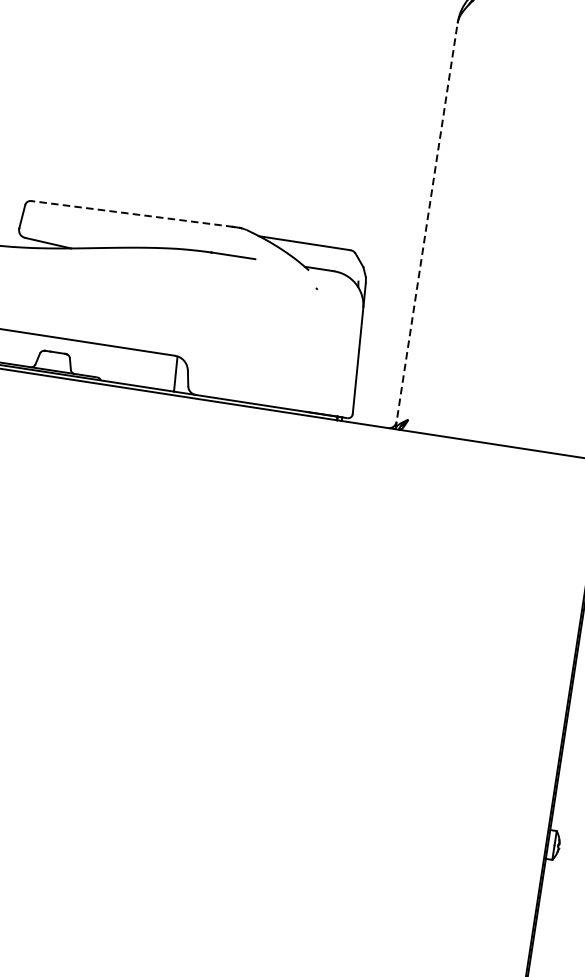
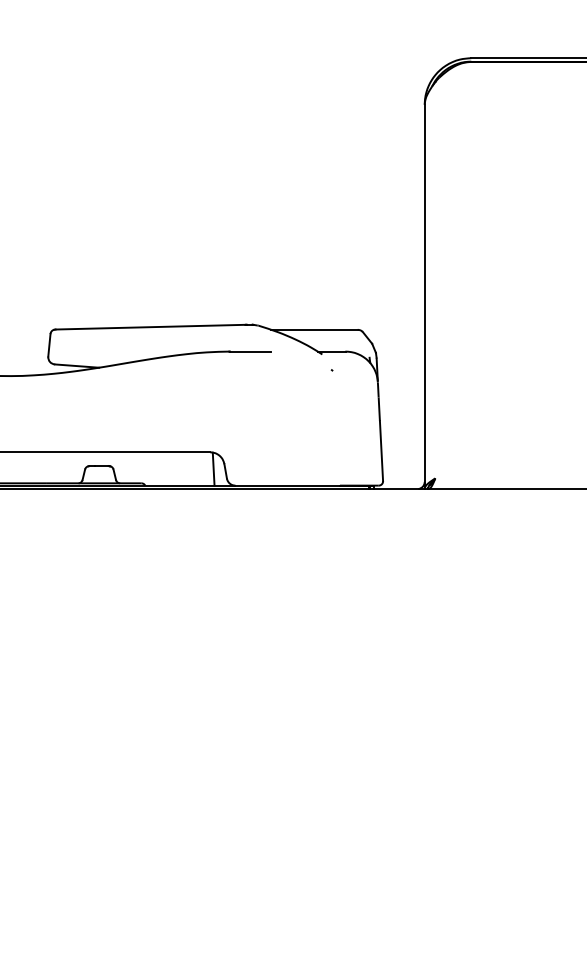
line: (131, 214) -> (150, 327), dashed -> solid
line: (426, 225) -> (424, 296), dashed -> solid

